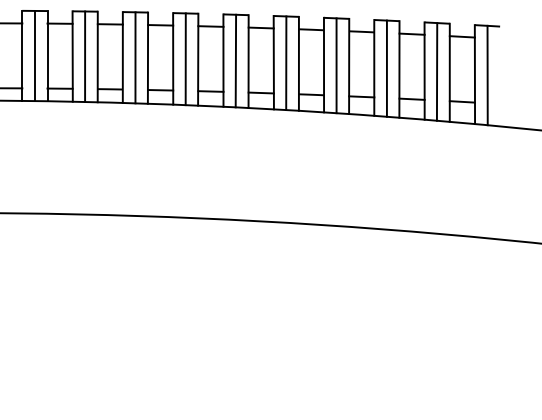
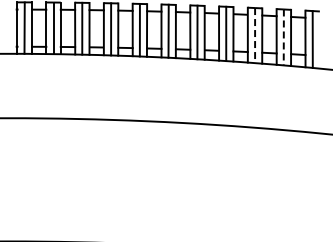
line: (387, 68) -> (255, 35), solid -> dashed
line: (436, 72) -> (283, 37), solid -> dashed

